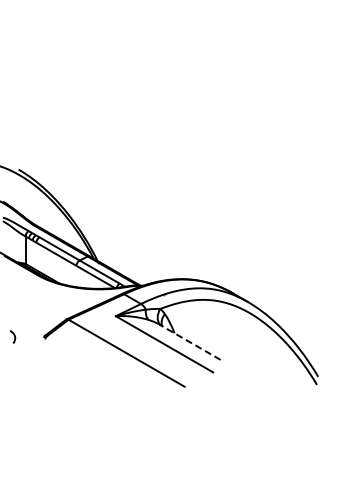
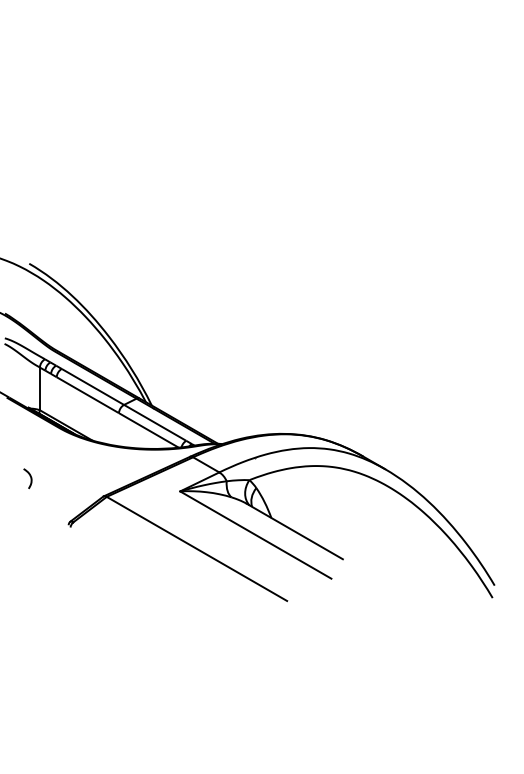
curve: (13, 335) -> (28, 476), moved
line: (189, 342) -> (294, 532), dashed -> solid

